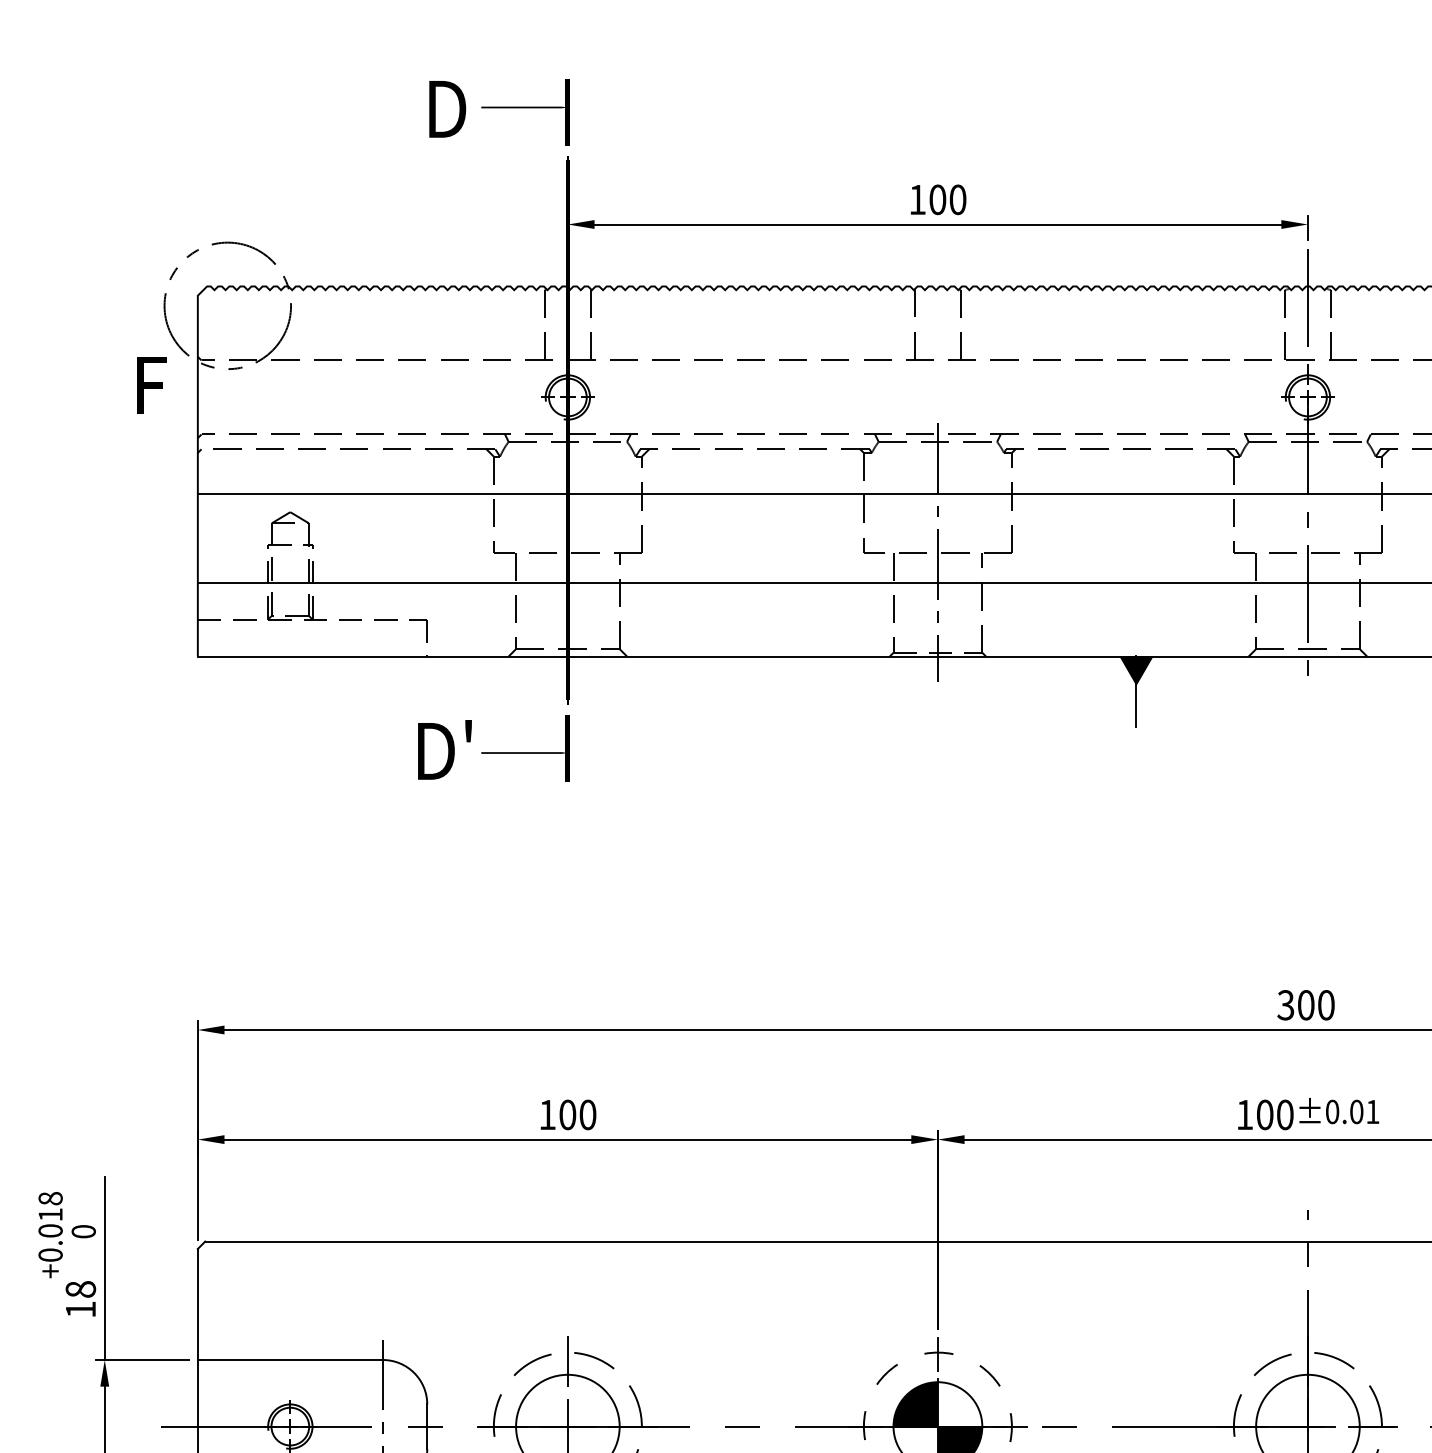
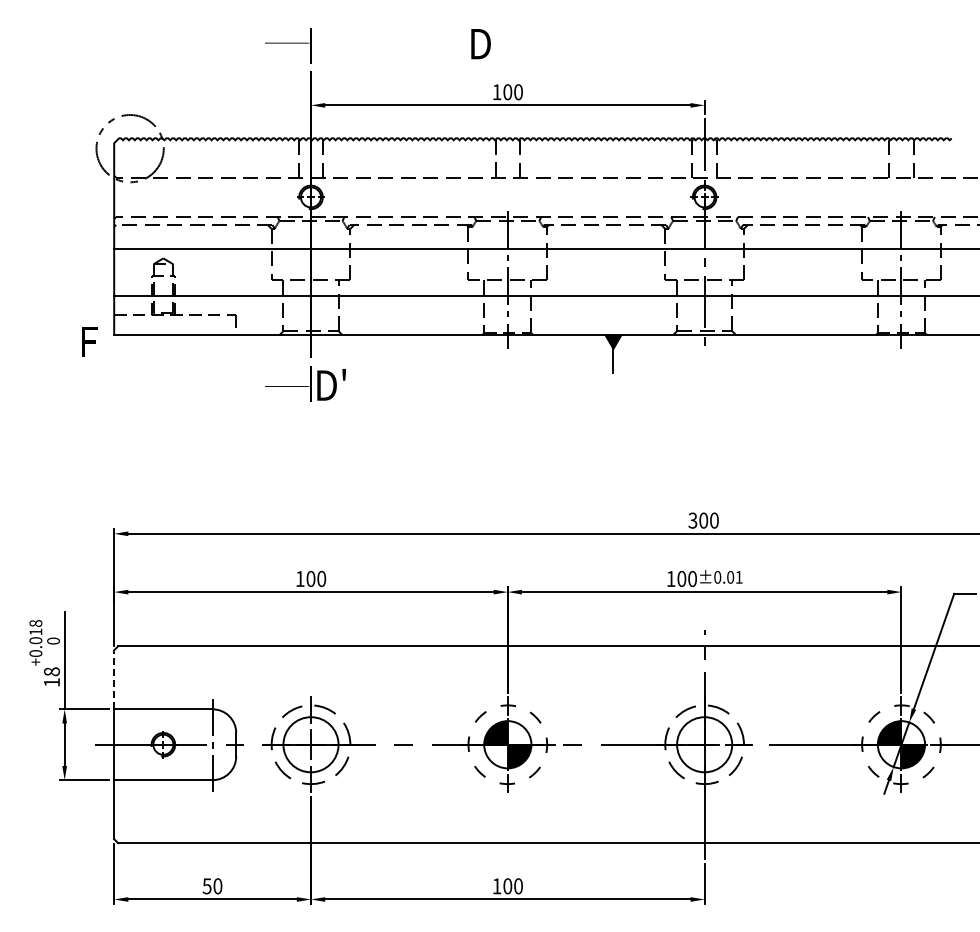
text: (446, 110) -> (480, 44), moved
text: (151, 384) -> (89, 341), moved
text: (444, 749) -> (331, 384), moved
line: (198, 1303) -> (114, 679), solid -> dashed

